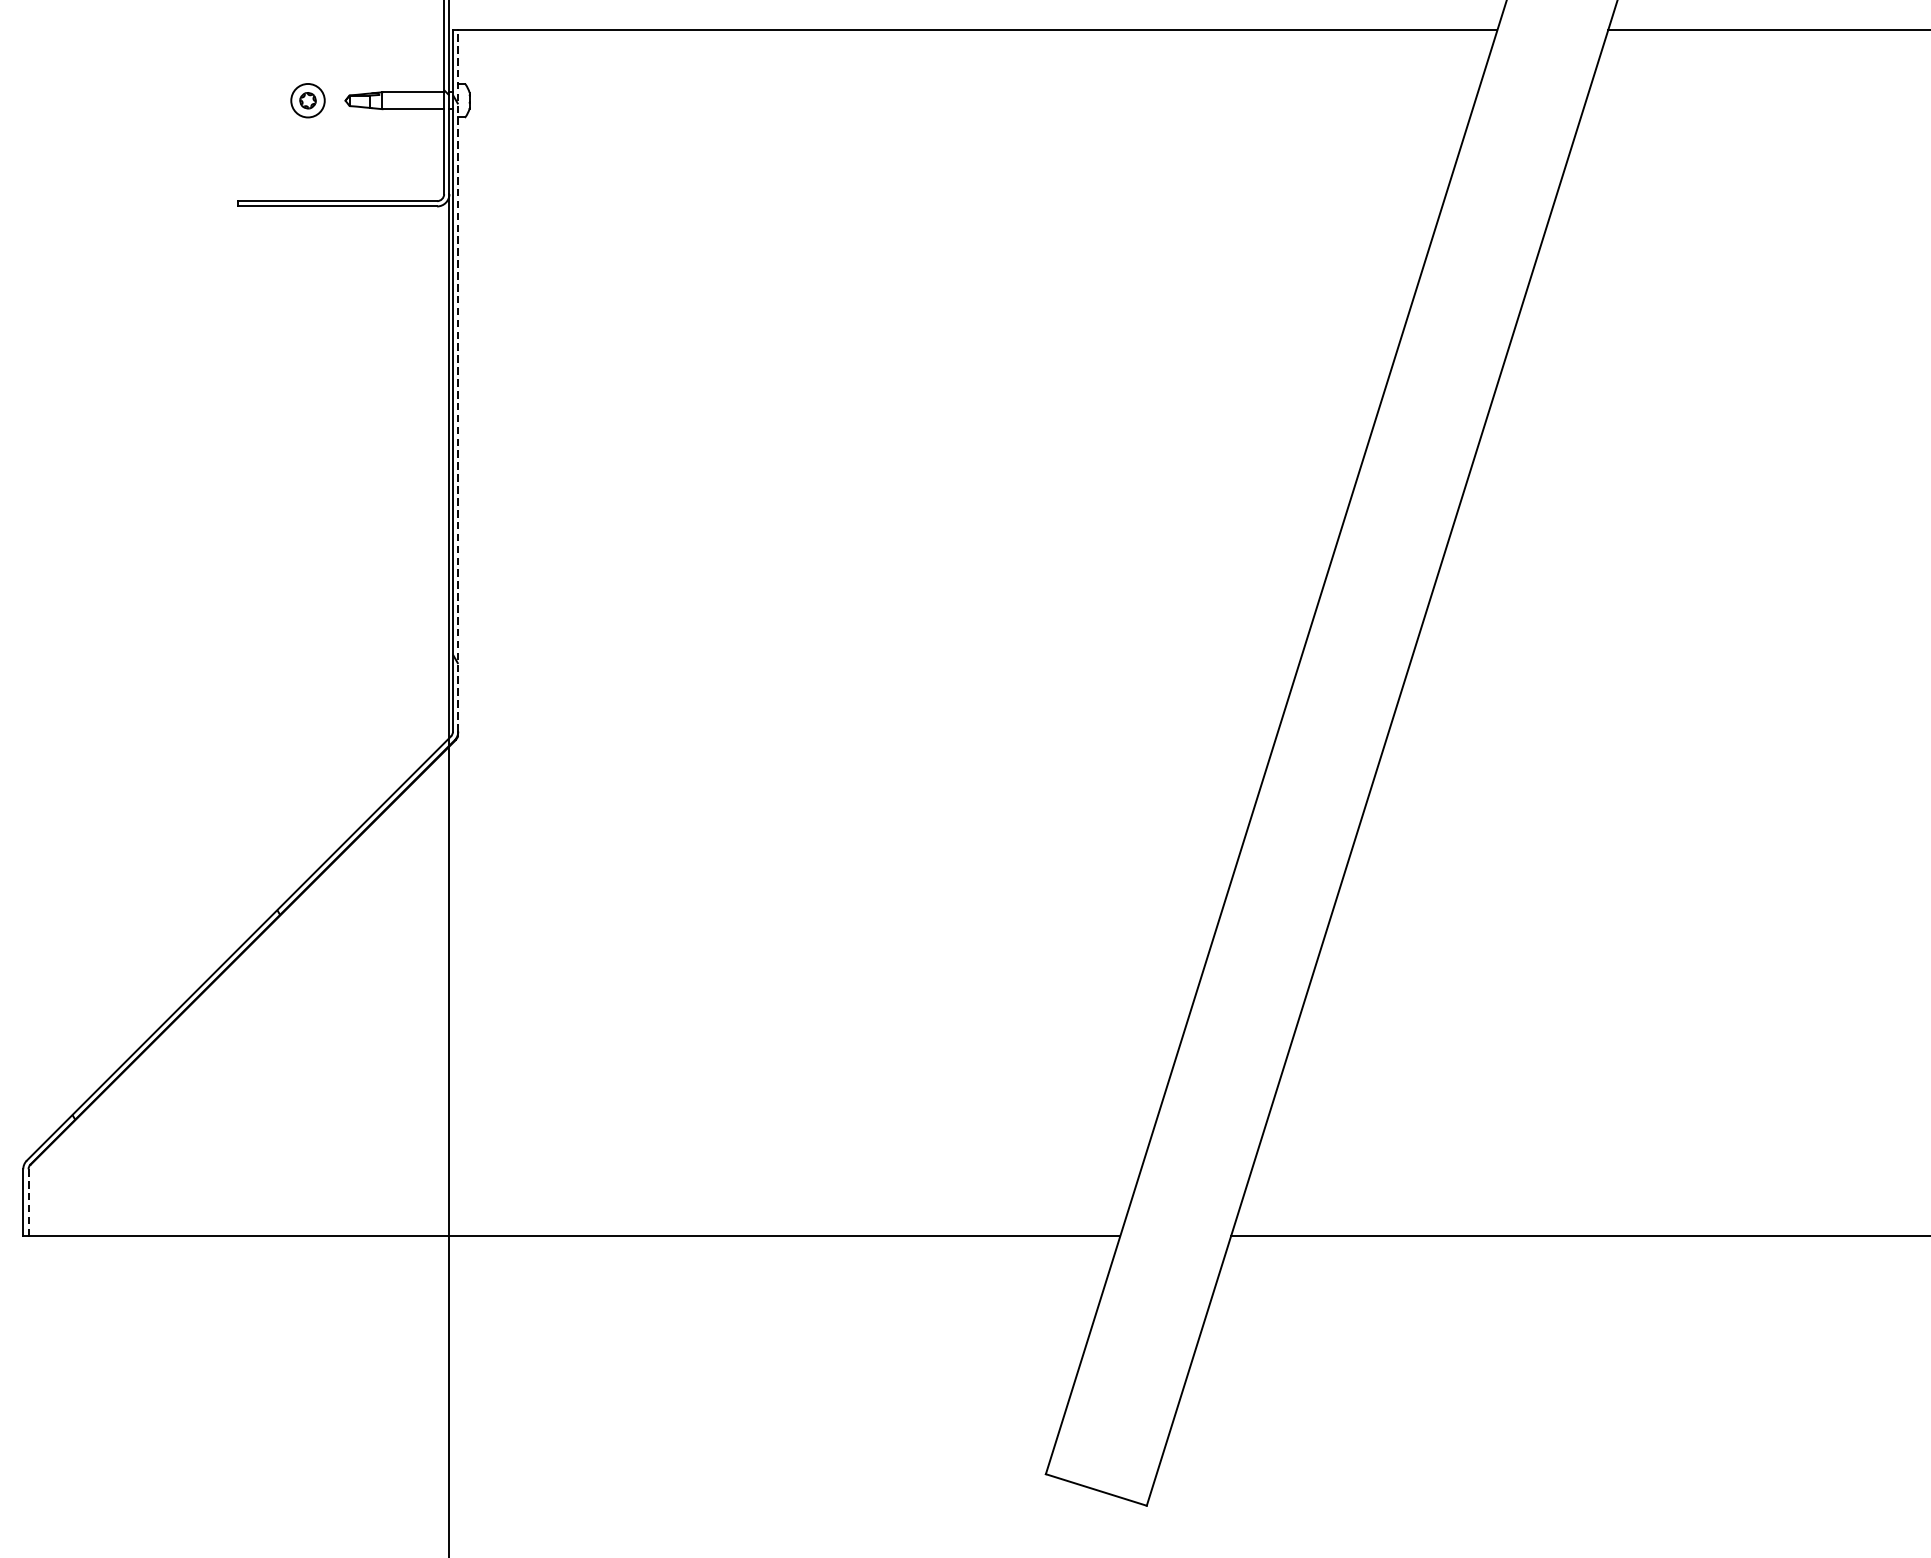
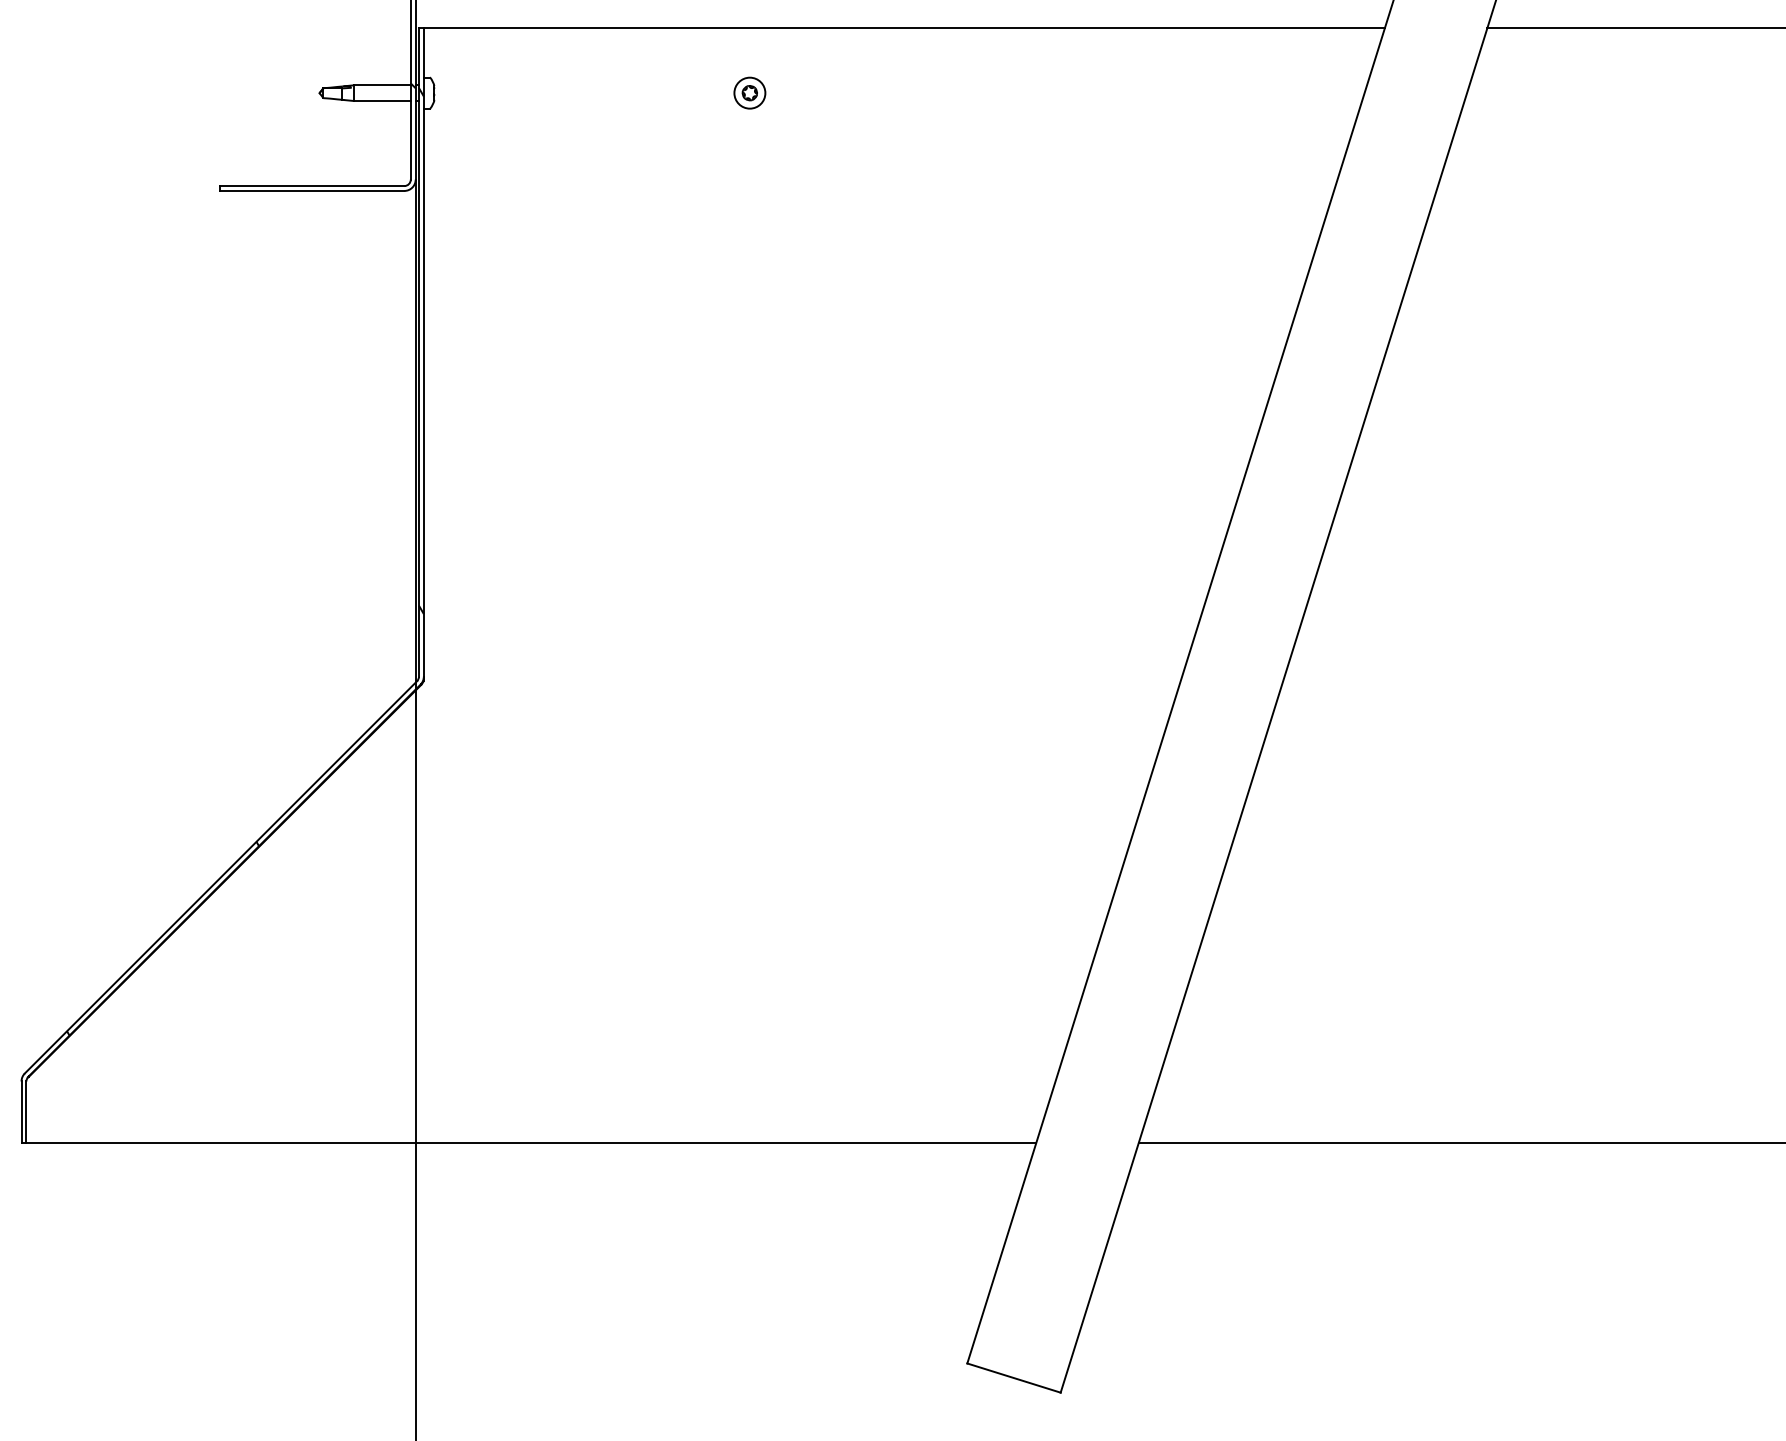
part: (307, 100) -> (749, 92), moved
line: (457, 380) -> (423, 351), dashed -> solid
line: (28, 1202) -> (26, 1112), dashed -> solid

